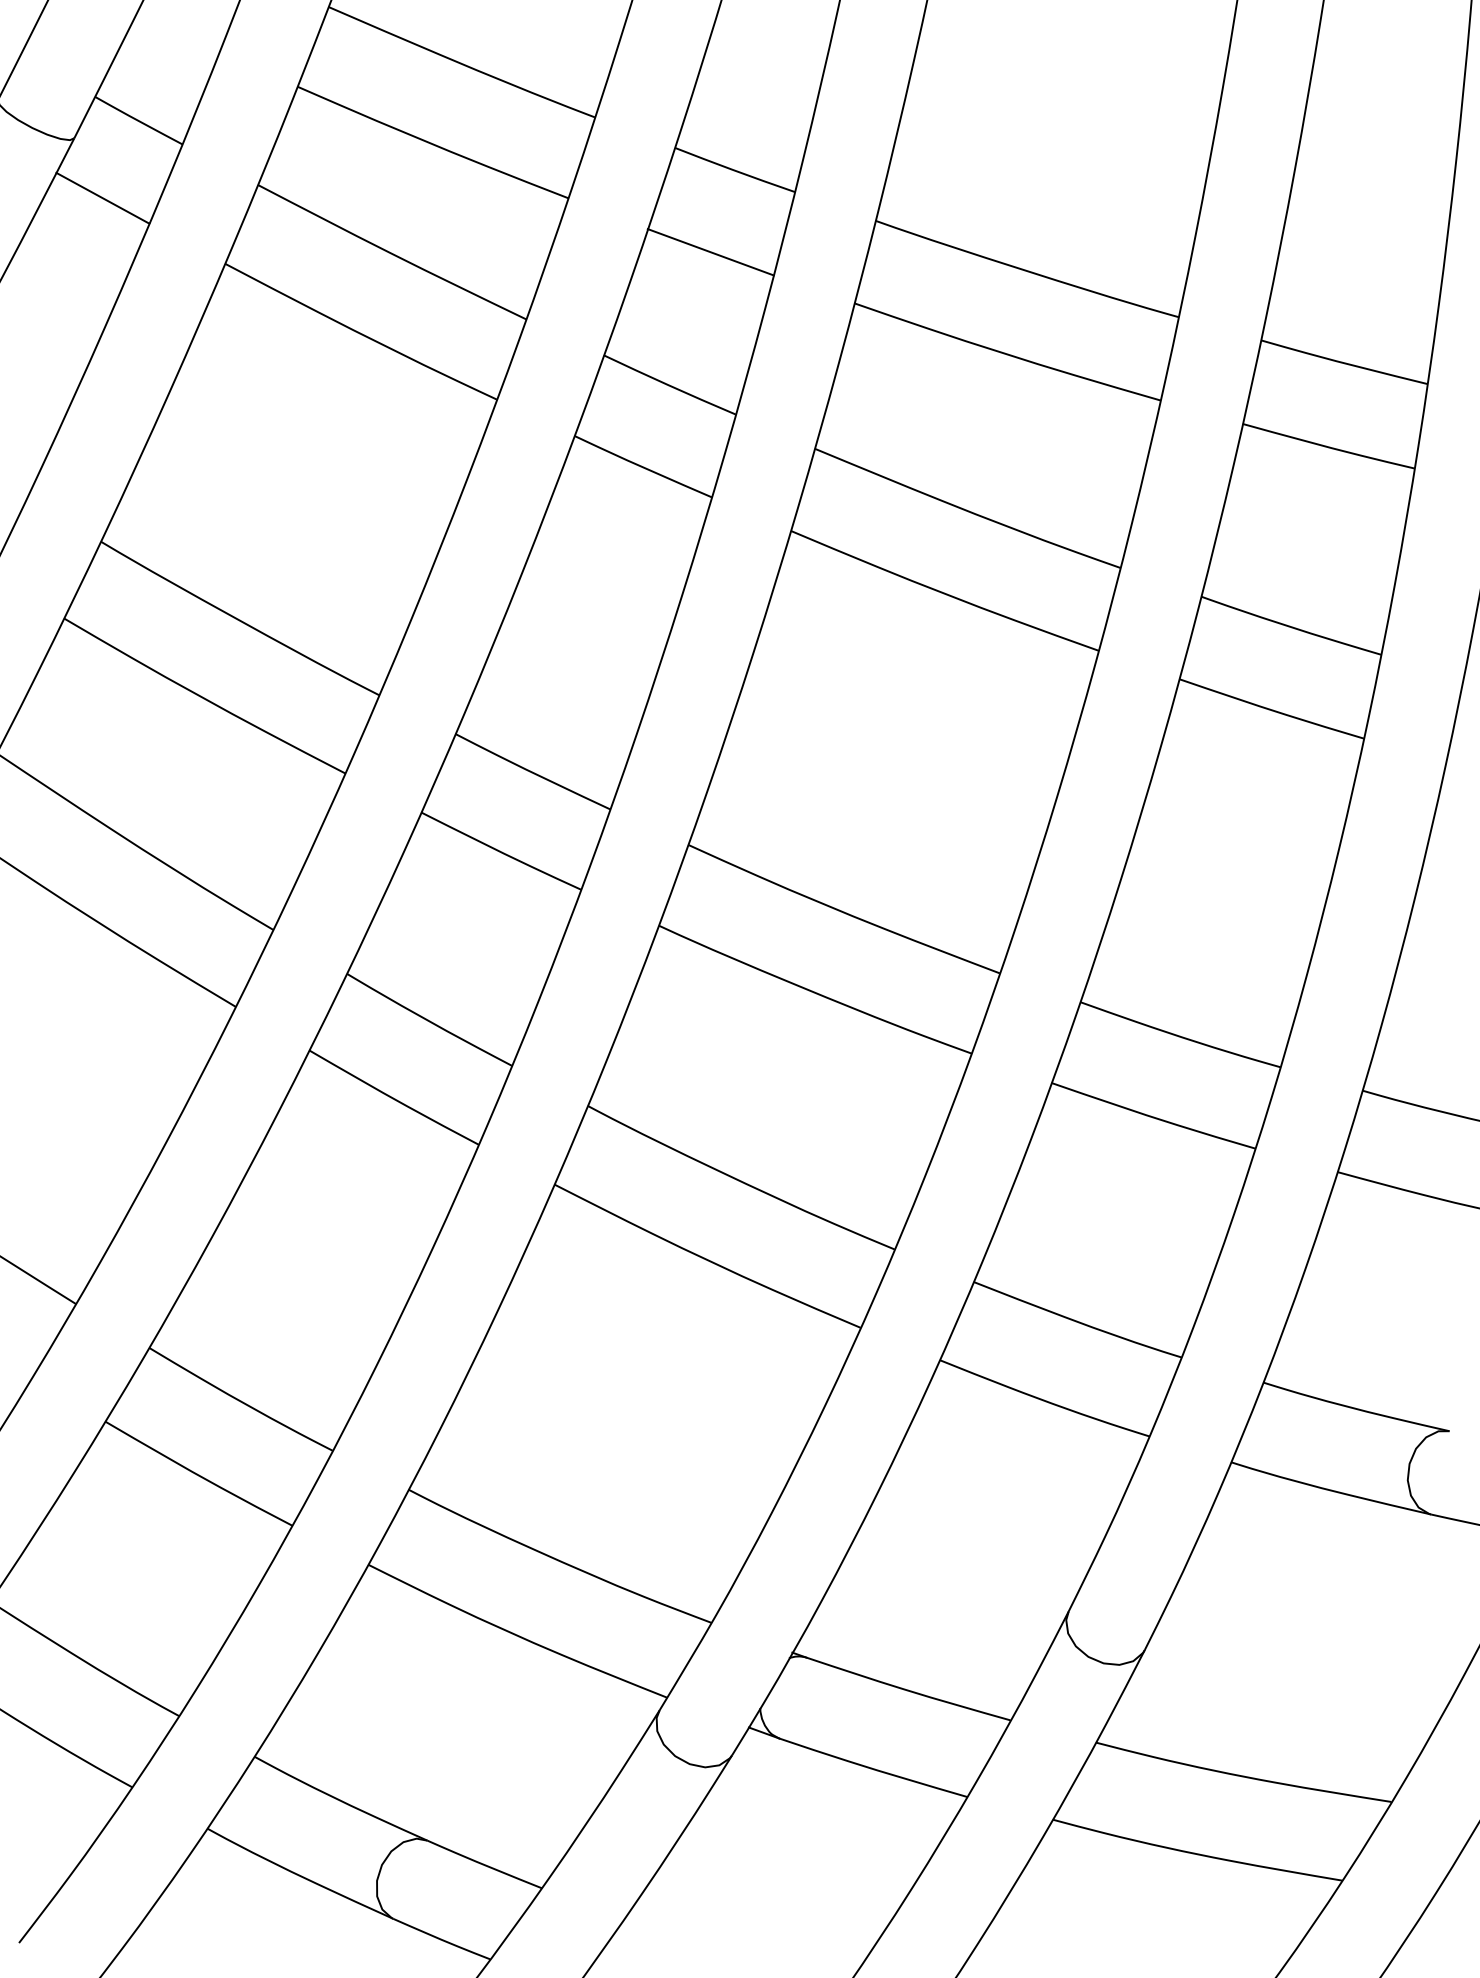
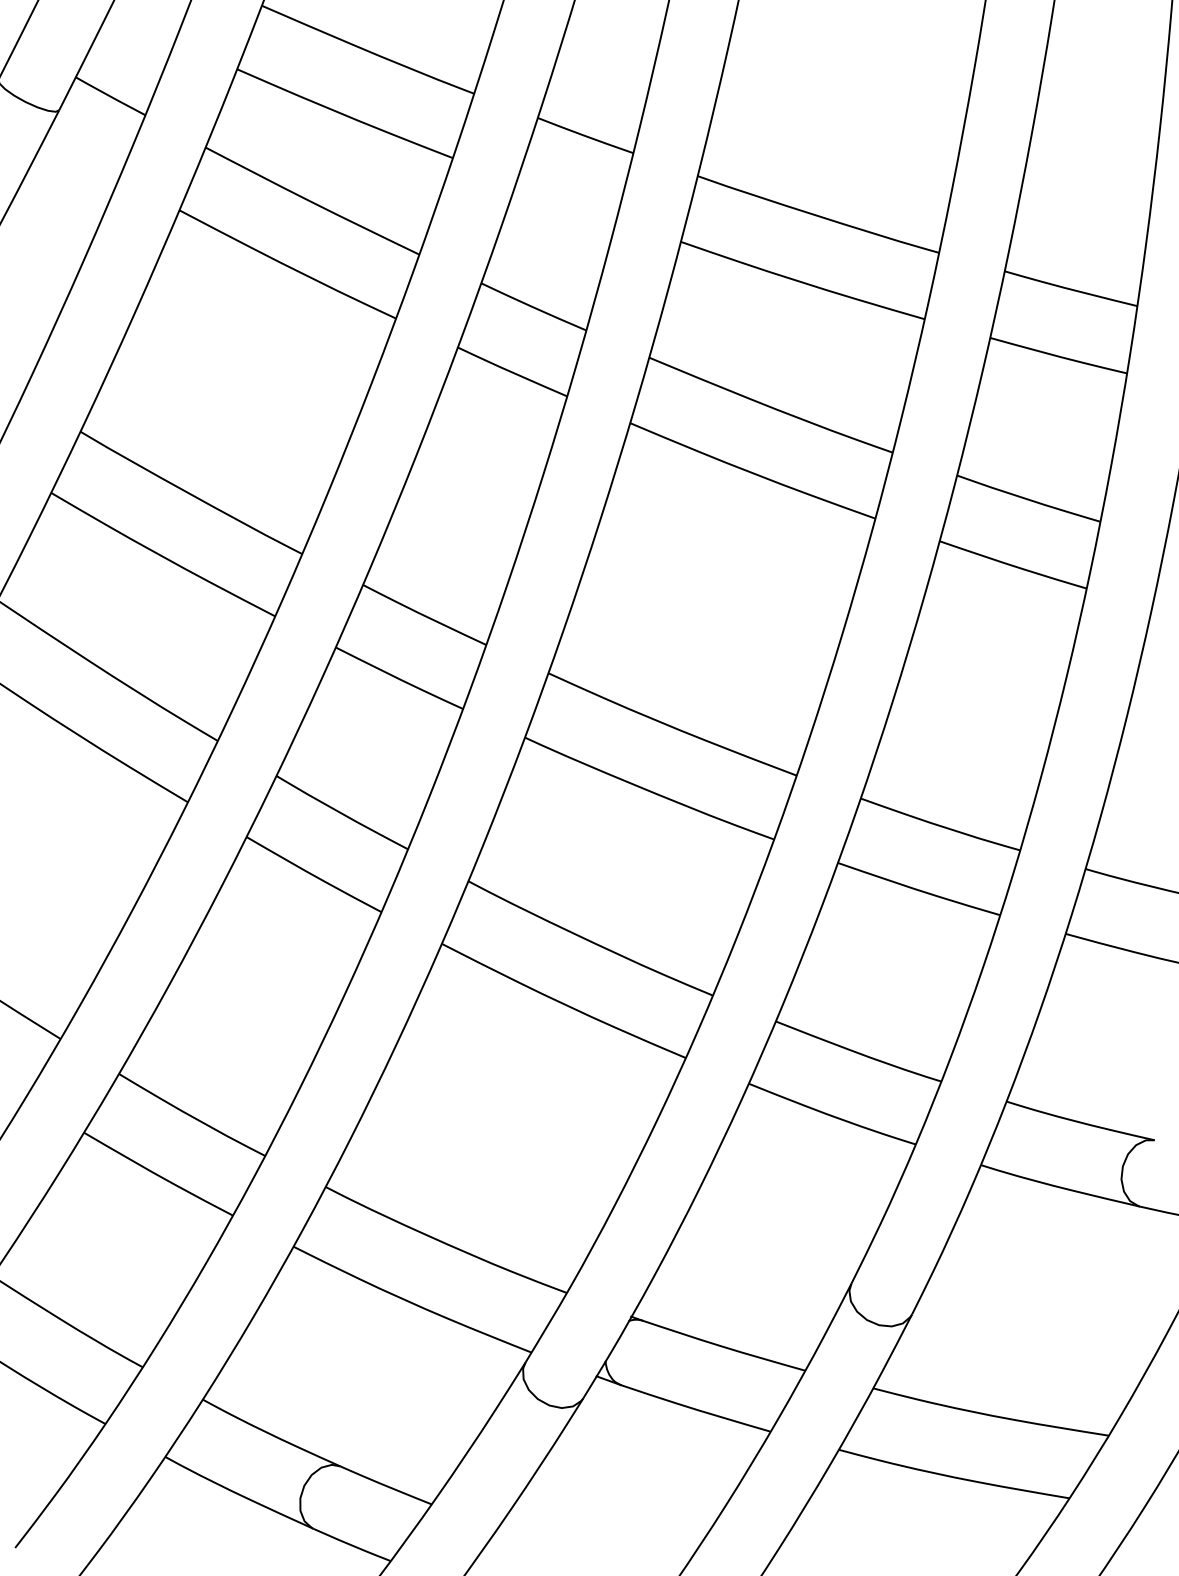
line: (102, 197) -> (81, 157), removed
line: (711, 251) -> (566, 200), removed

